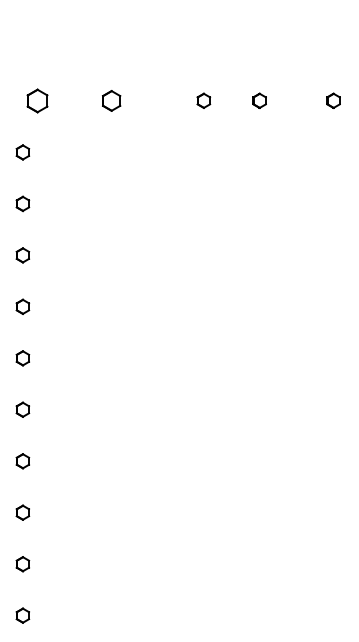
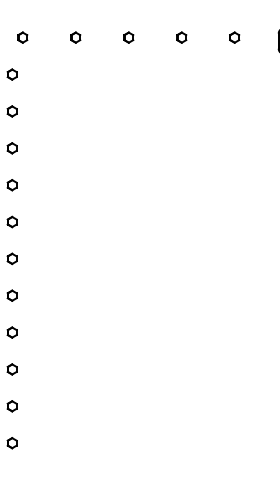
part: (37, 100) -> (22, 37), size x0.62
part: (111, 100) -> (75, 37), size x0.71
part: (203, 100) -> (128, 37), moved

